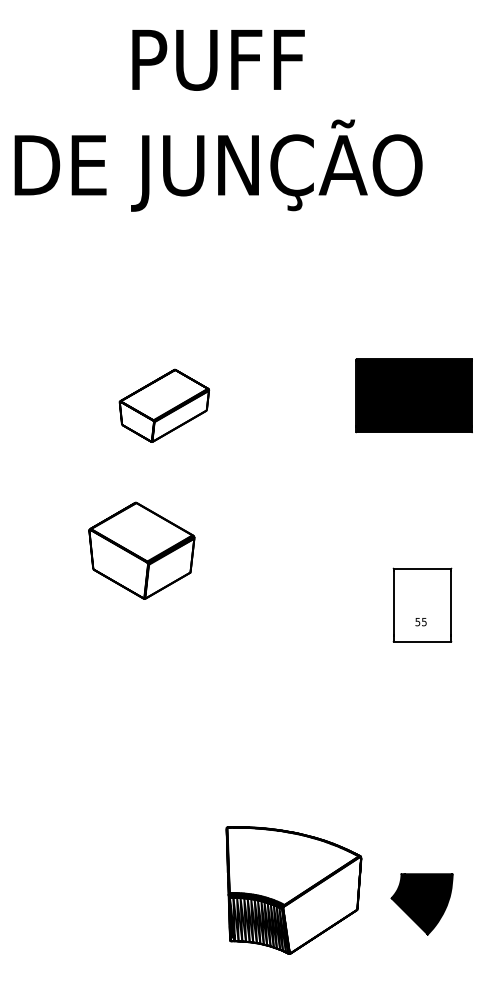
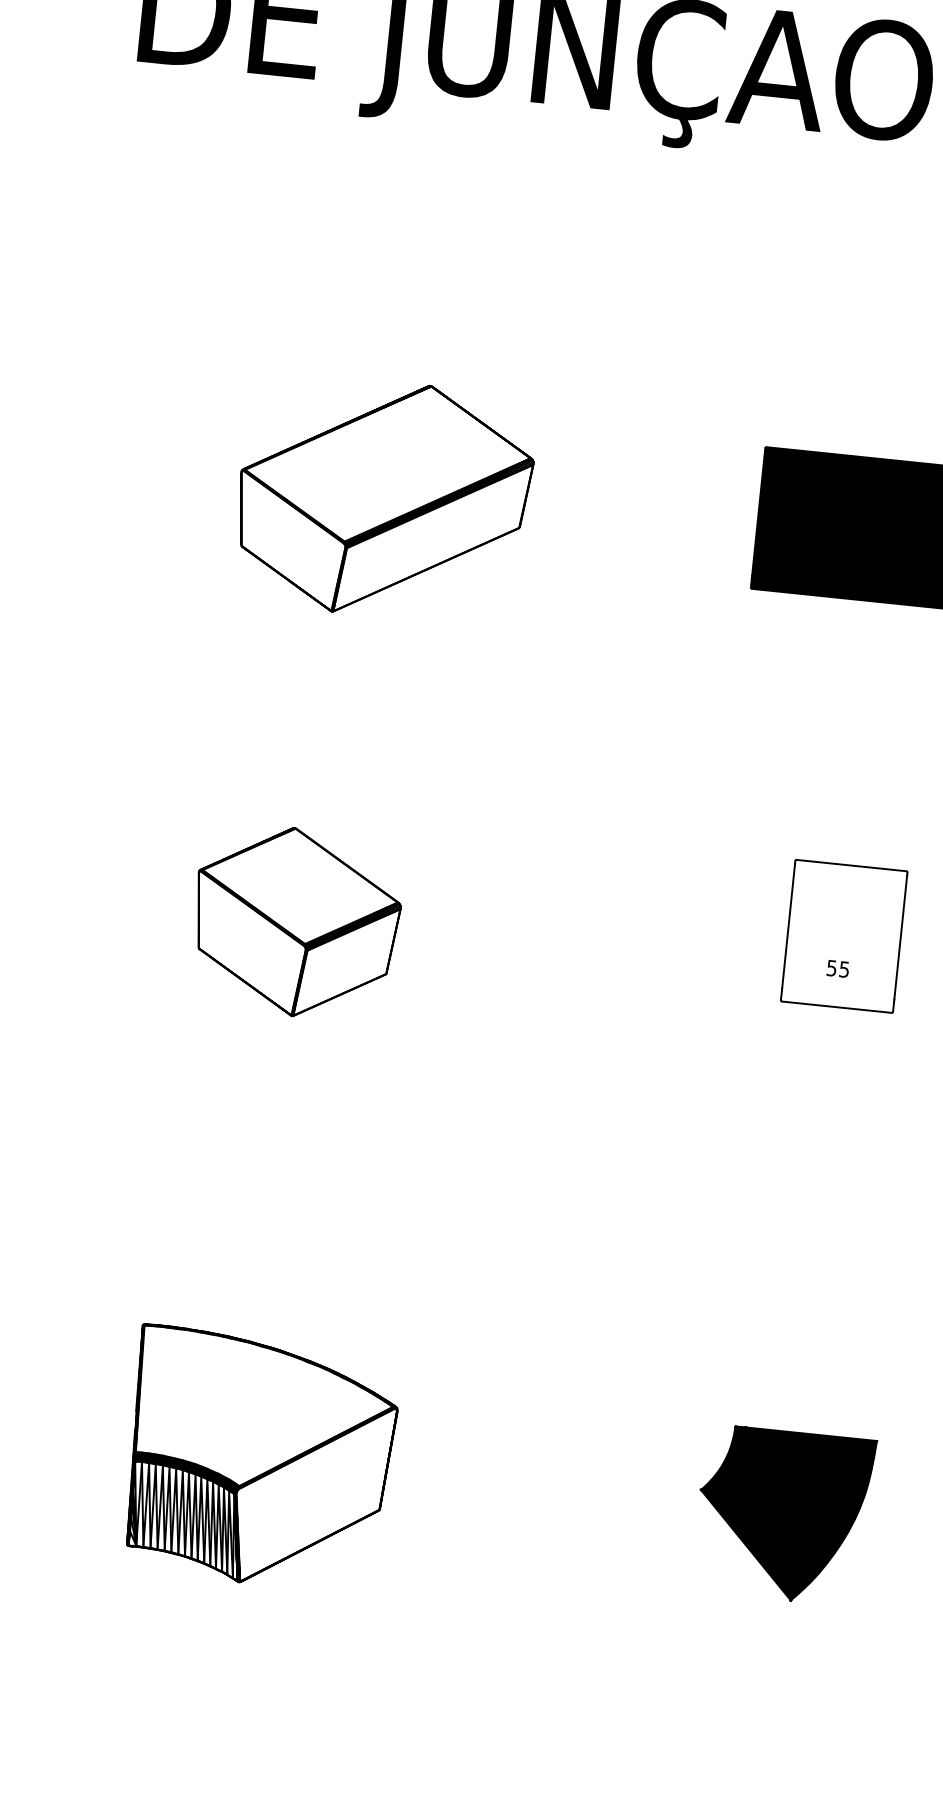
part: (164, 405) -> (384, 498), size x1.67
part: (141, 550) -> (295, 921), moved
part: (293, 890) -> (259, 1459), moved
part: (421, 904) -> (782, 1515), size x1.43

